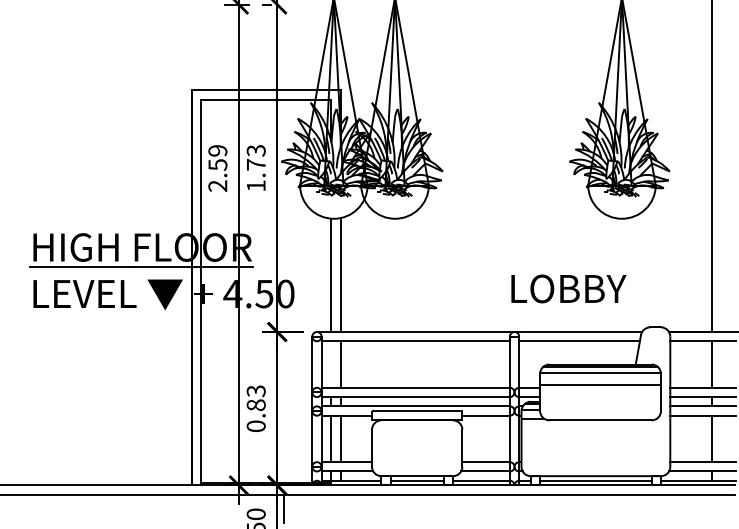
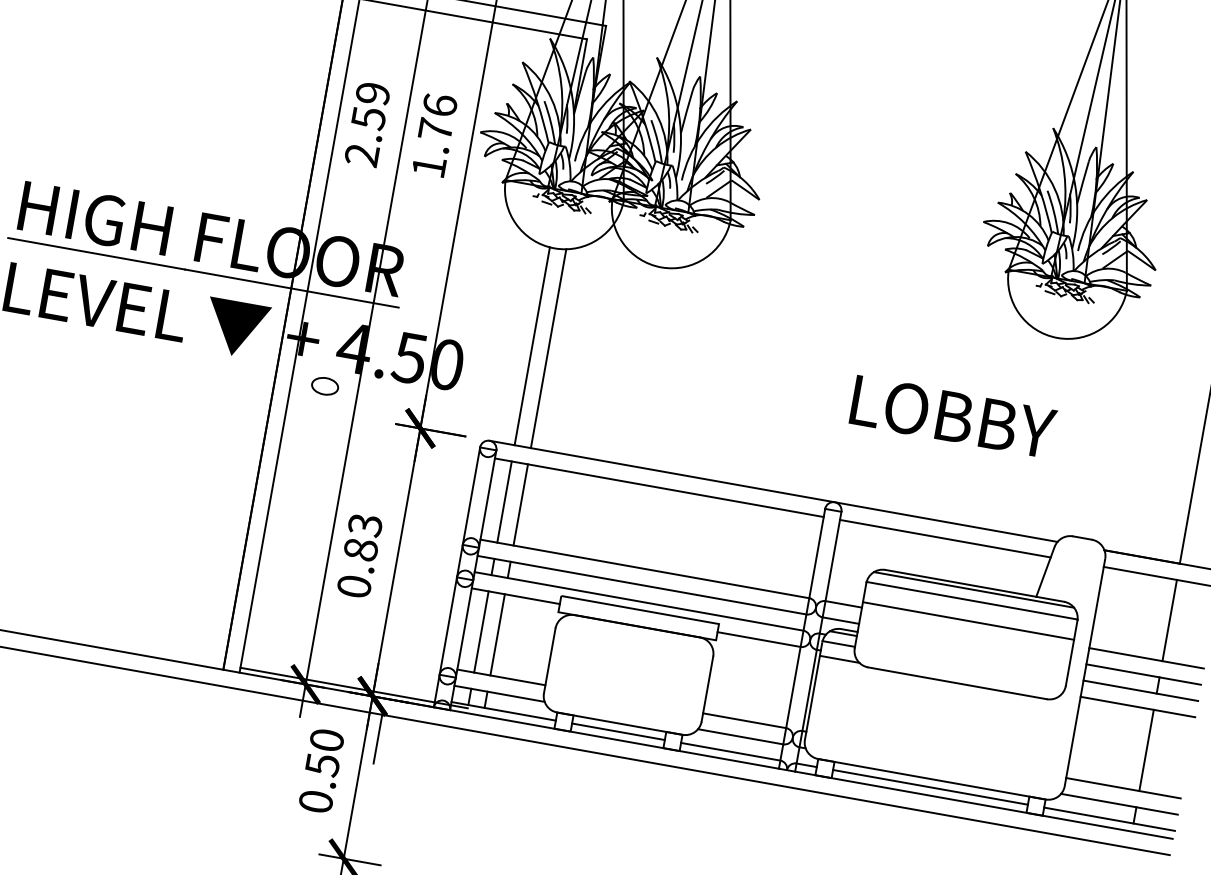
text: (255, 150) -> (438, 104), 1.73 -> 1.76
text: (568, 288) -> (952, 416), moved
part: (219, 317) -> (324, 385), added
line: (331, 364) -> (505, 502), added

